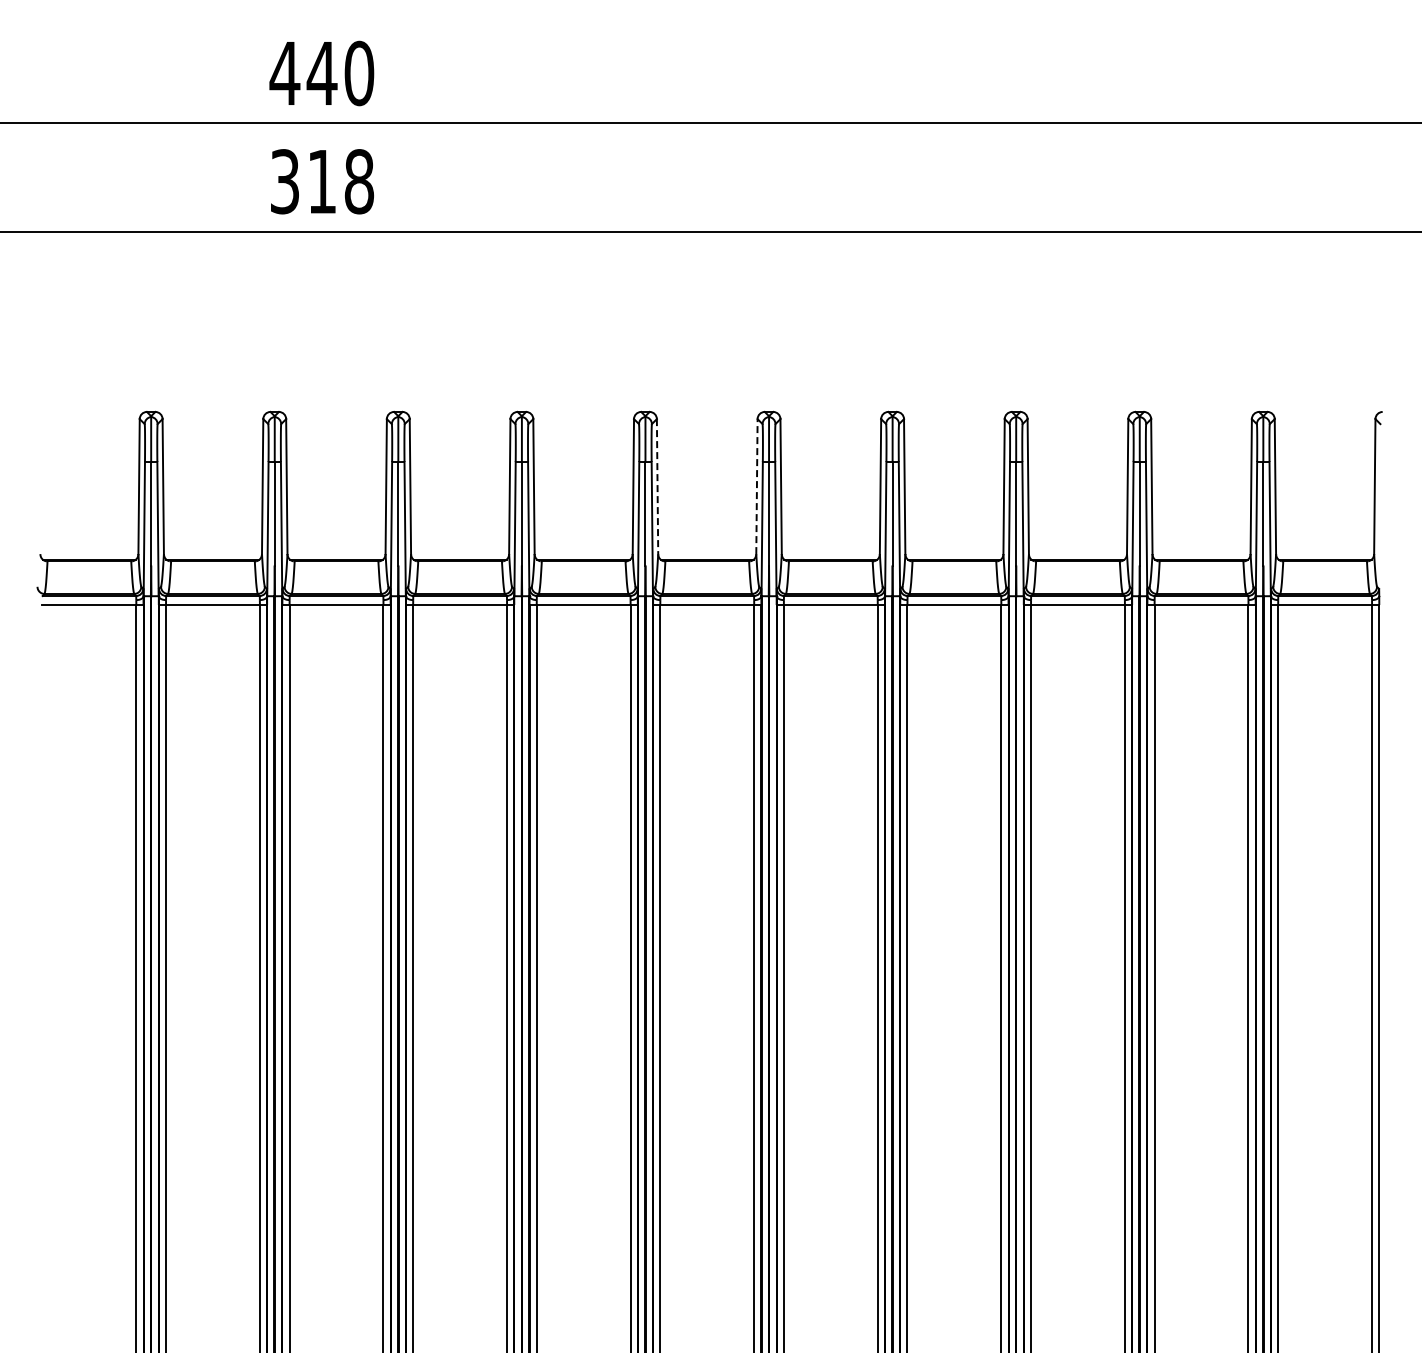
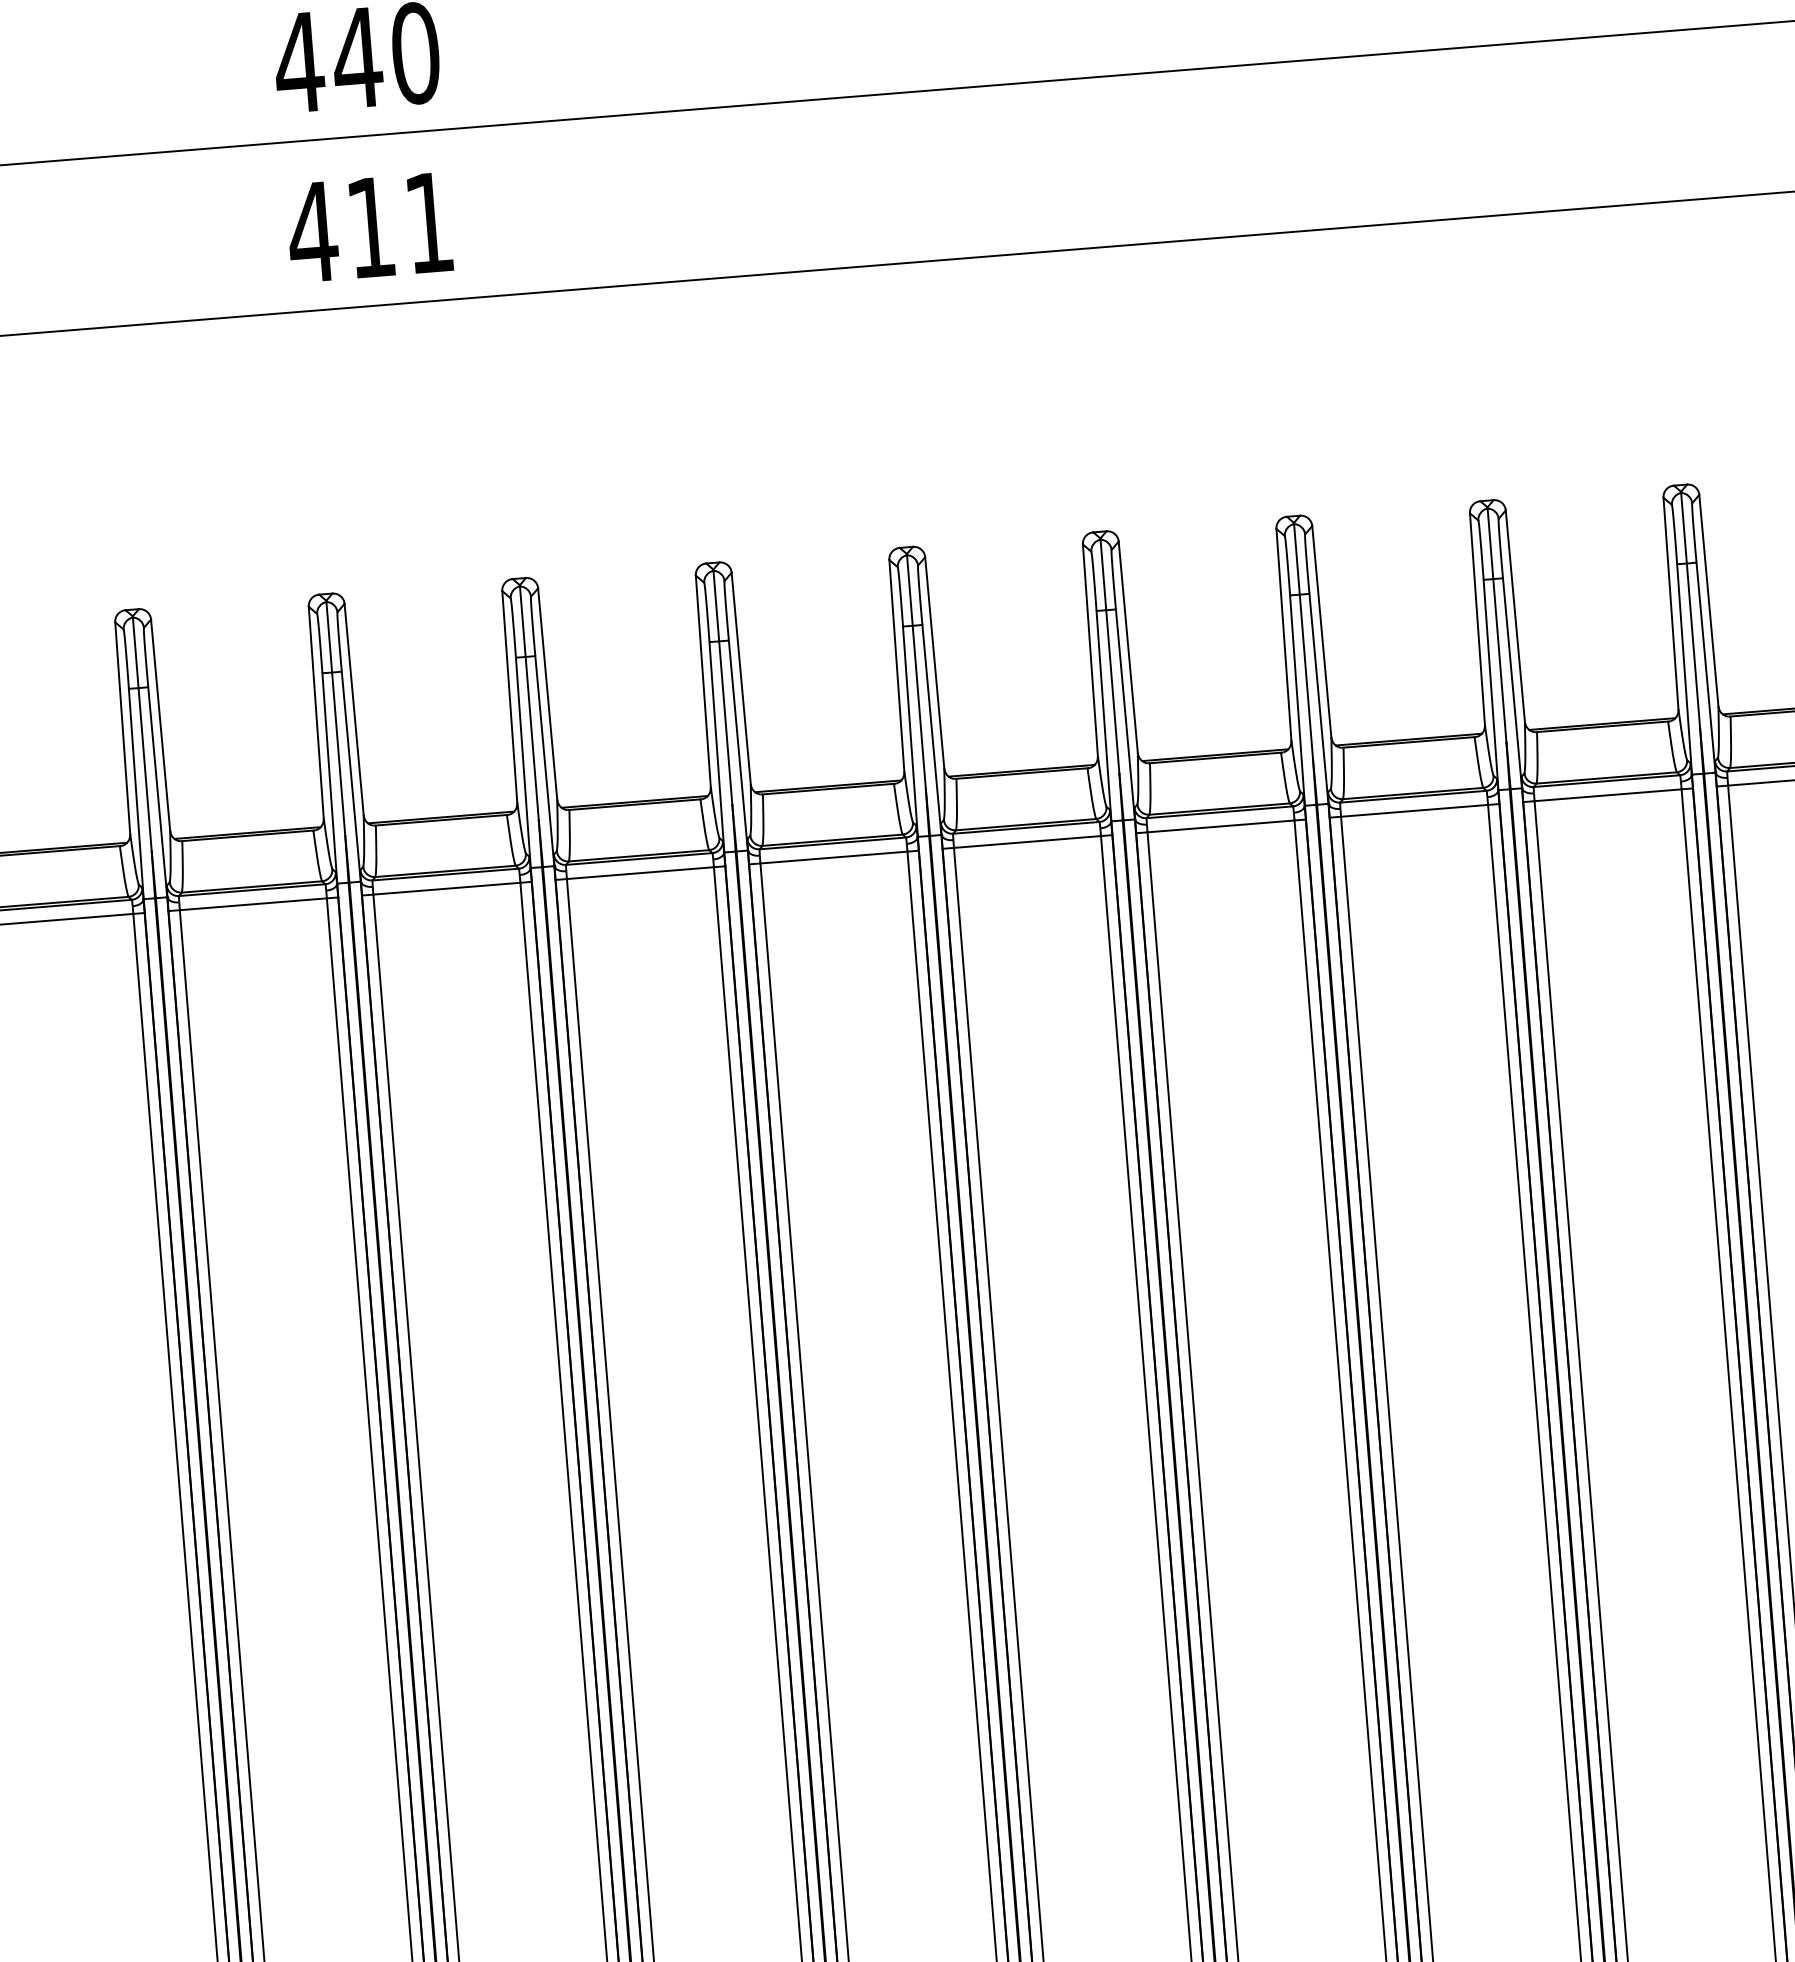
text: (321, 181) -> (369, 227), 318 -> 411
line: (756, 486) -> (1089, 650), dashed -> solid
line: (657, 487) -> (934, 664), dashed -> solid

